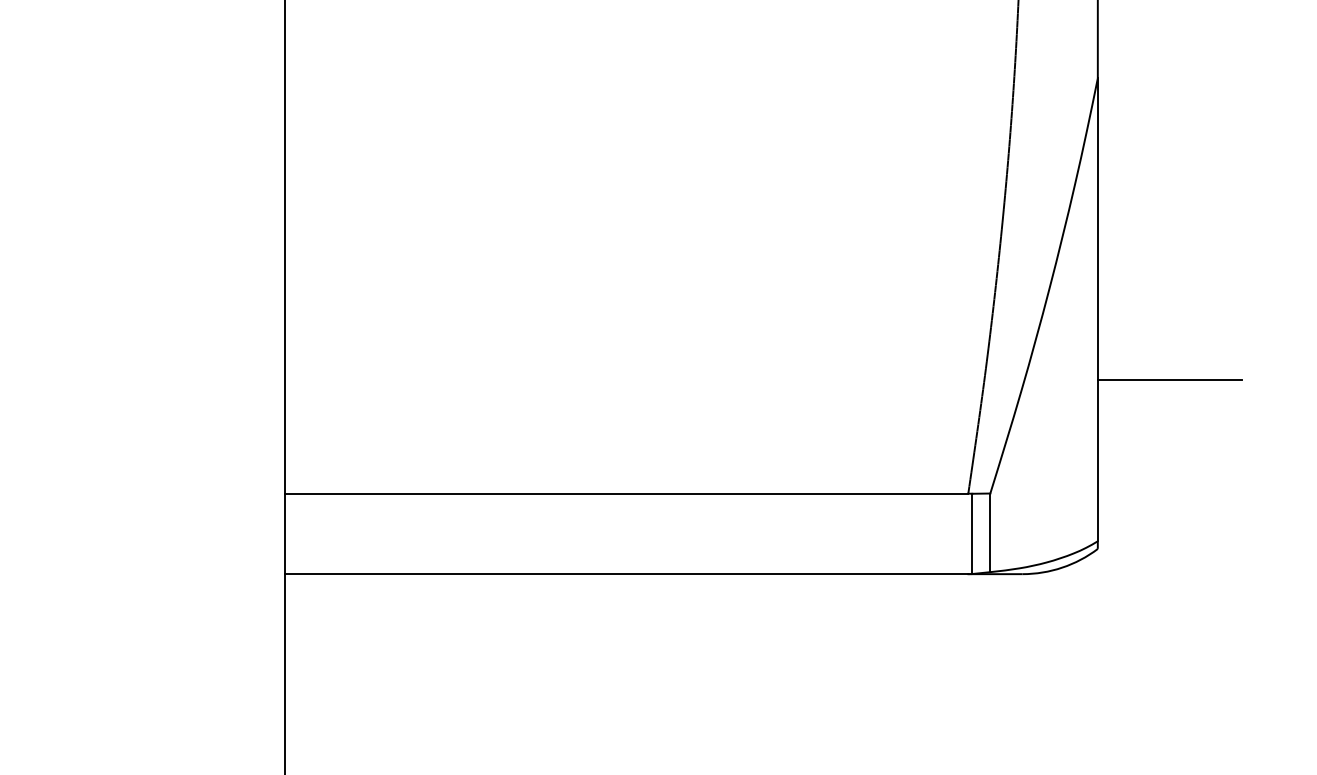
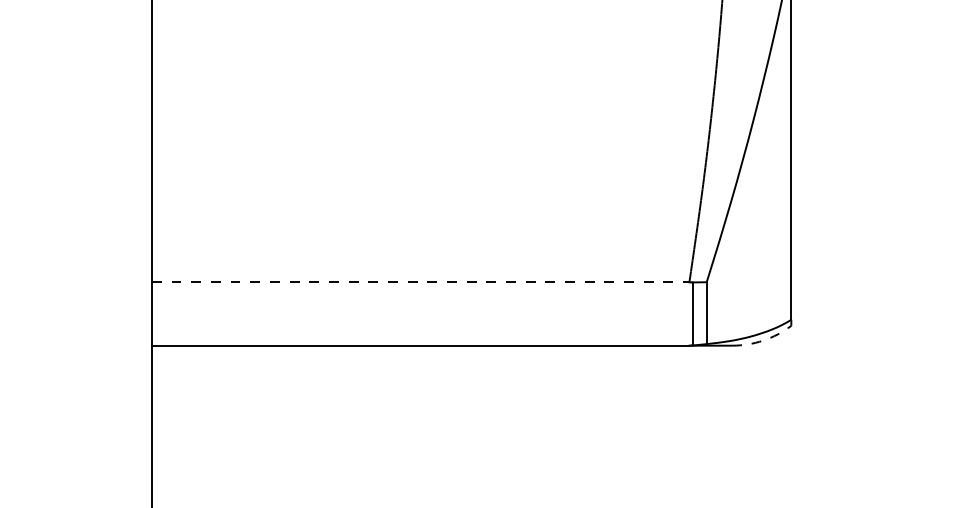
line: (1169, 380) -> (847, 193), removed
line: (626, 493) -> (420, 282), solid -> dashed
arc: (1062, 567) -> (763, 340), solid -> dashed

